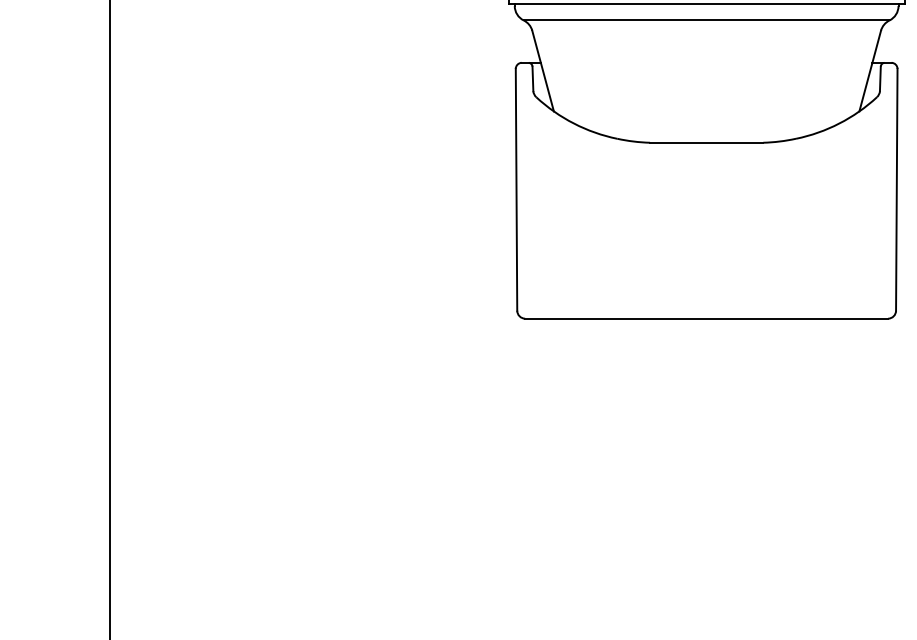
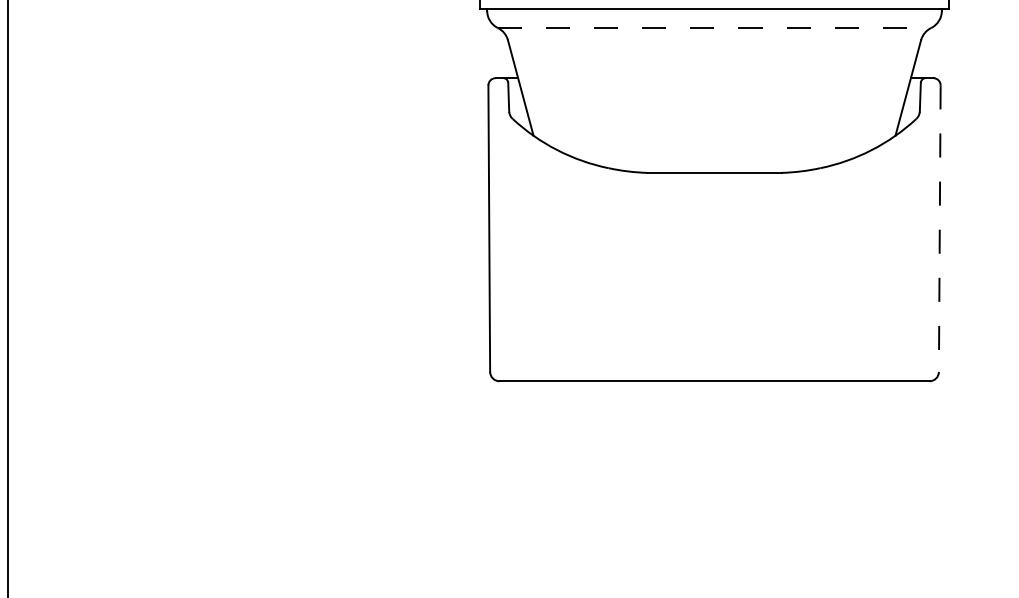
line: (706, 20) -> (714, 28), solid -> dashed
line: (896, 189) -> (939, 228), solid -> dashed

